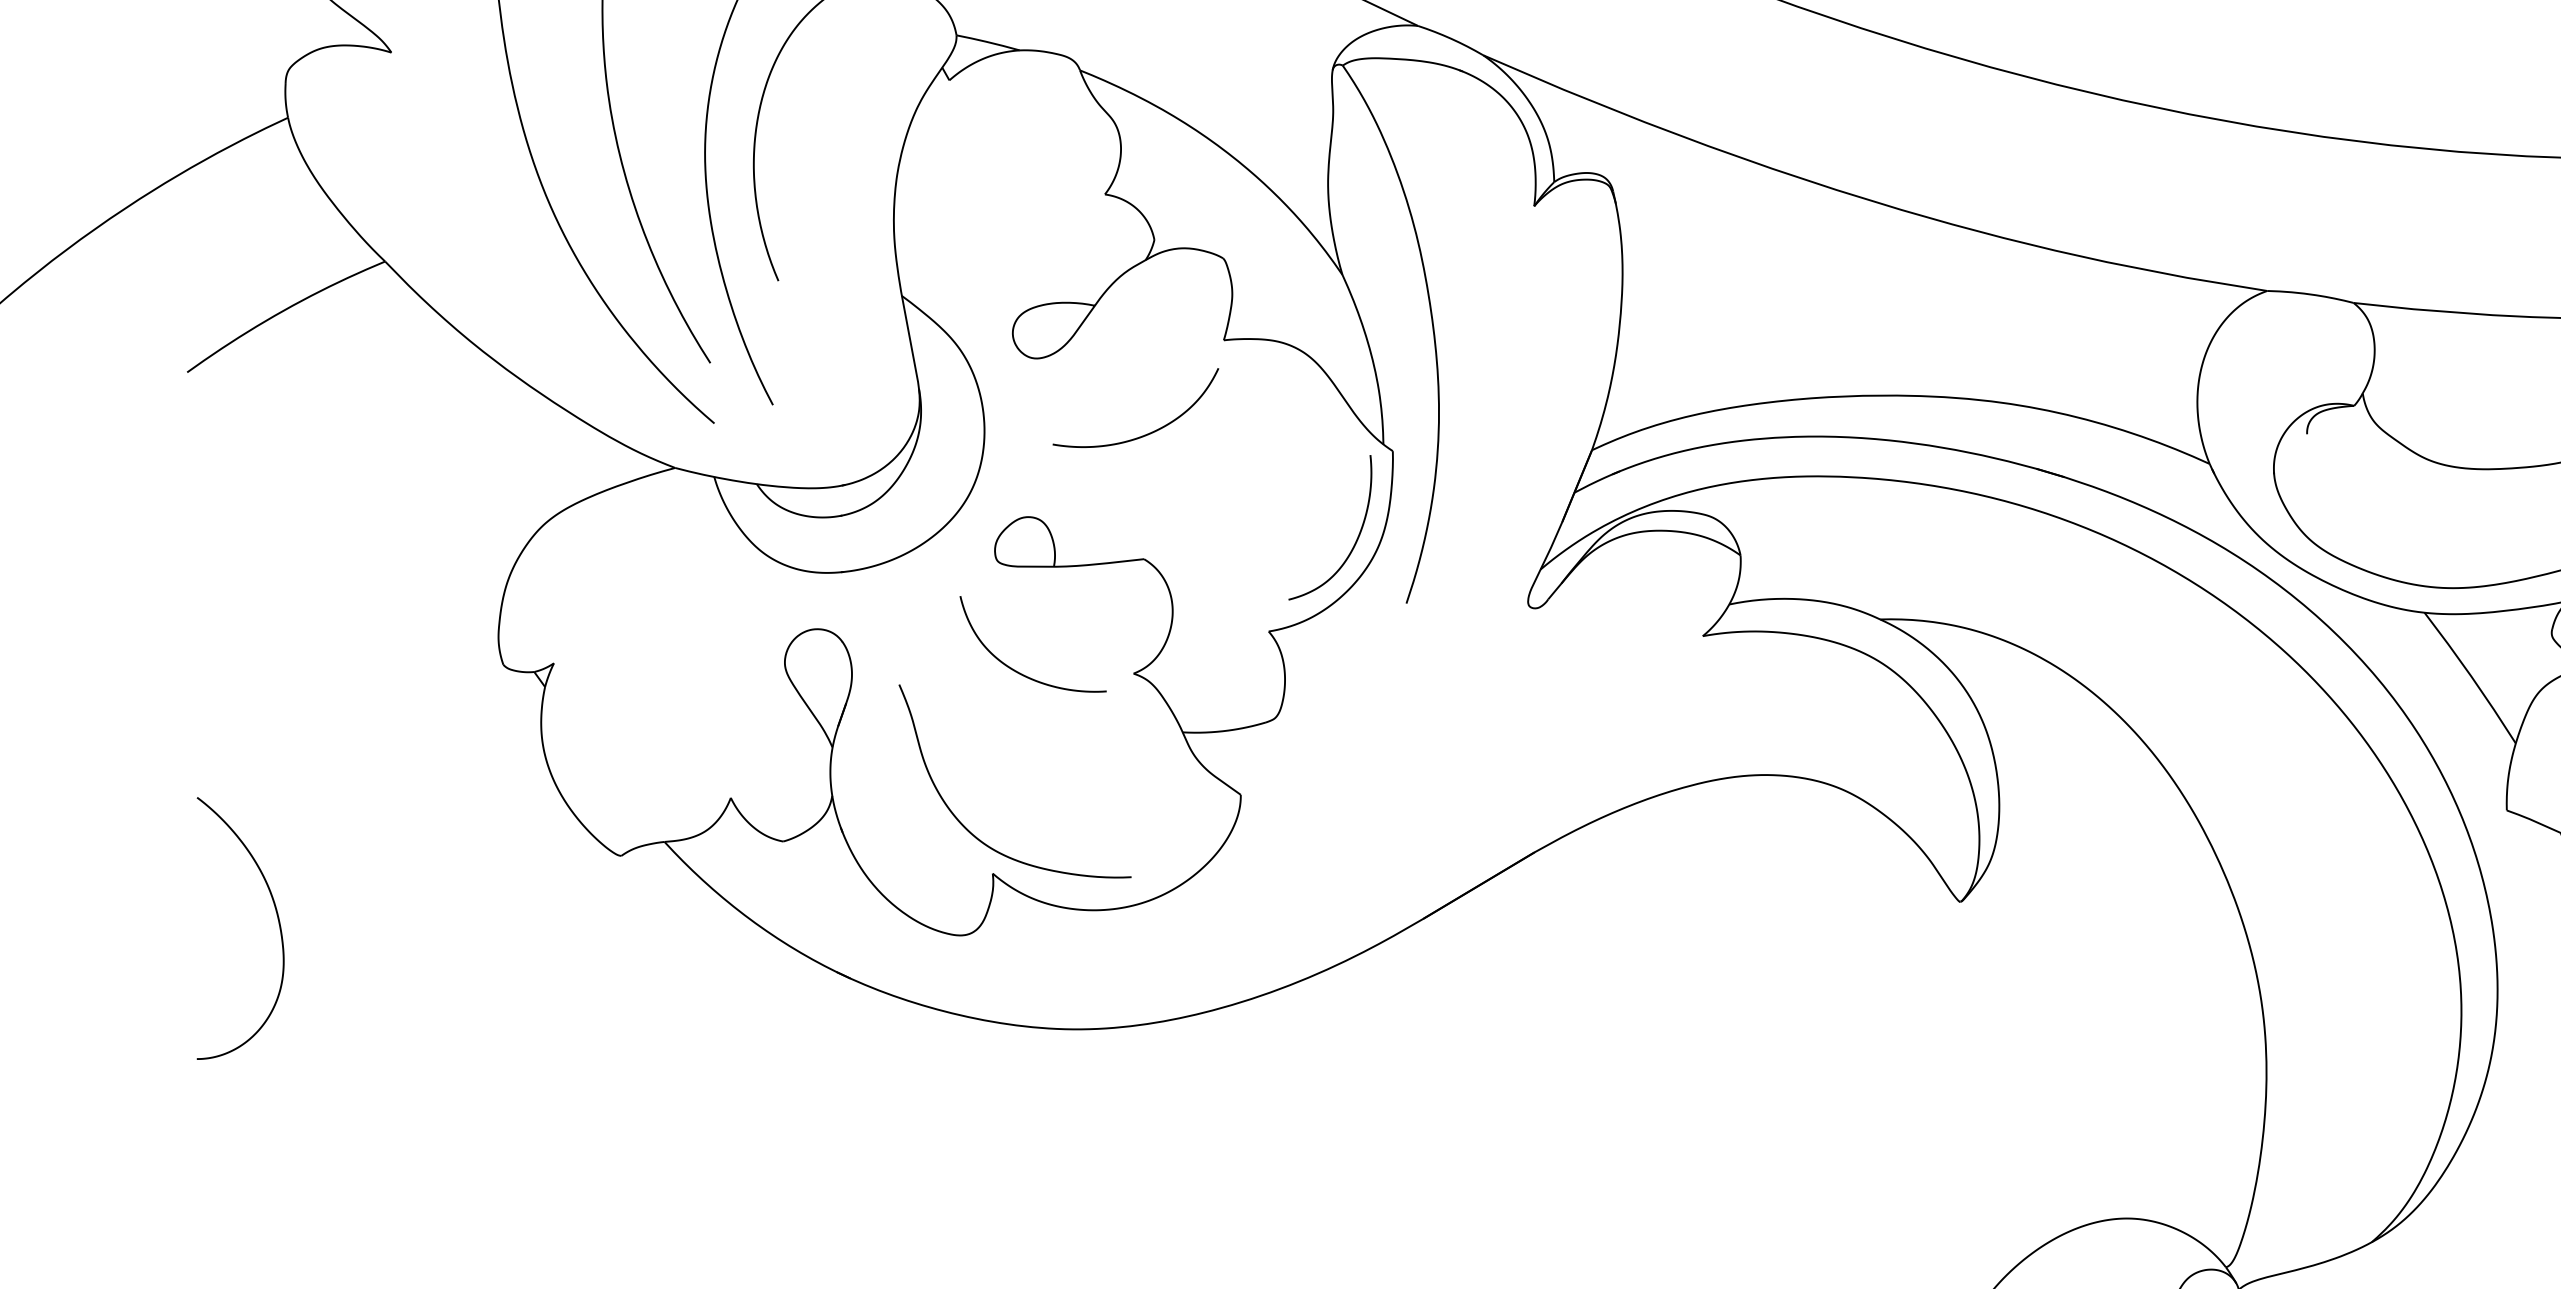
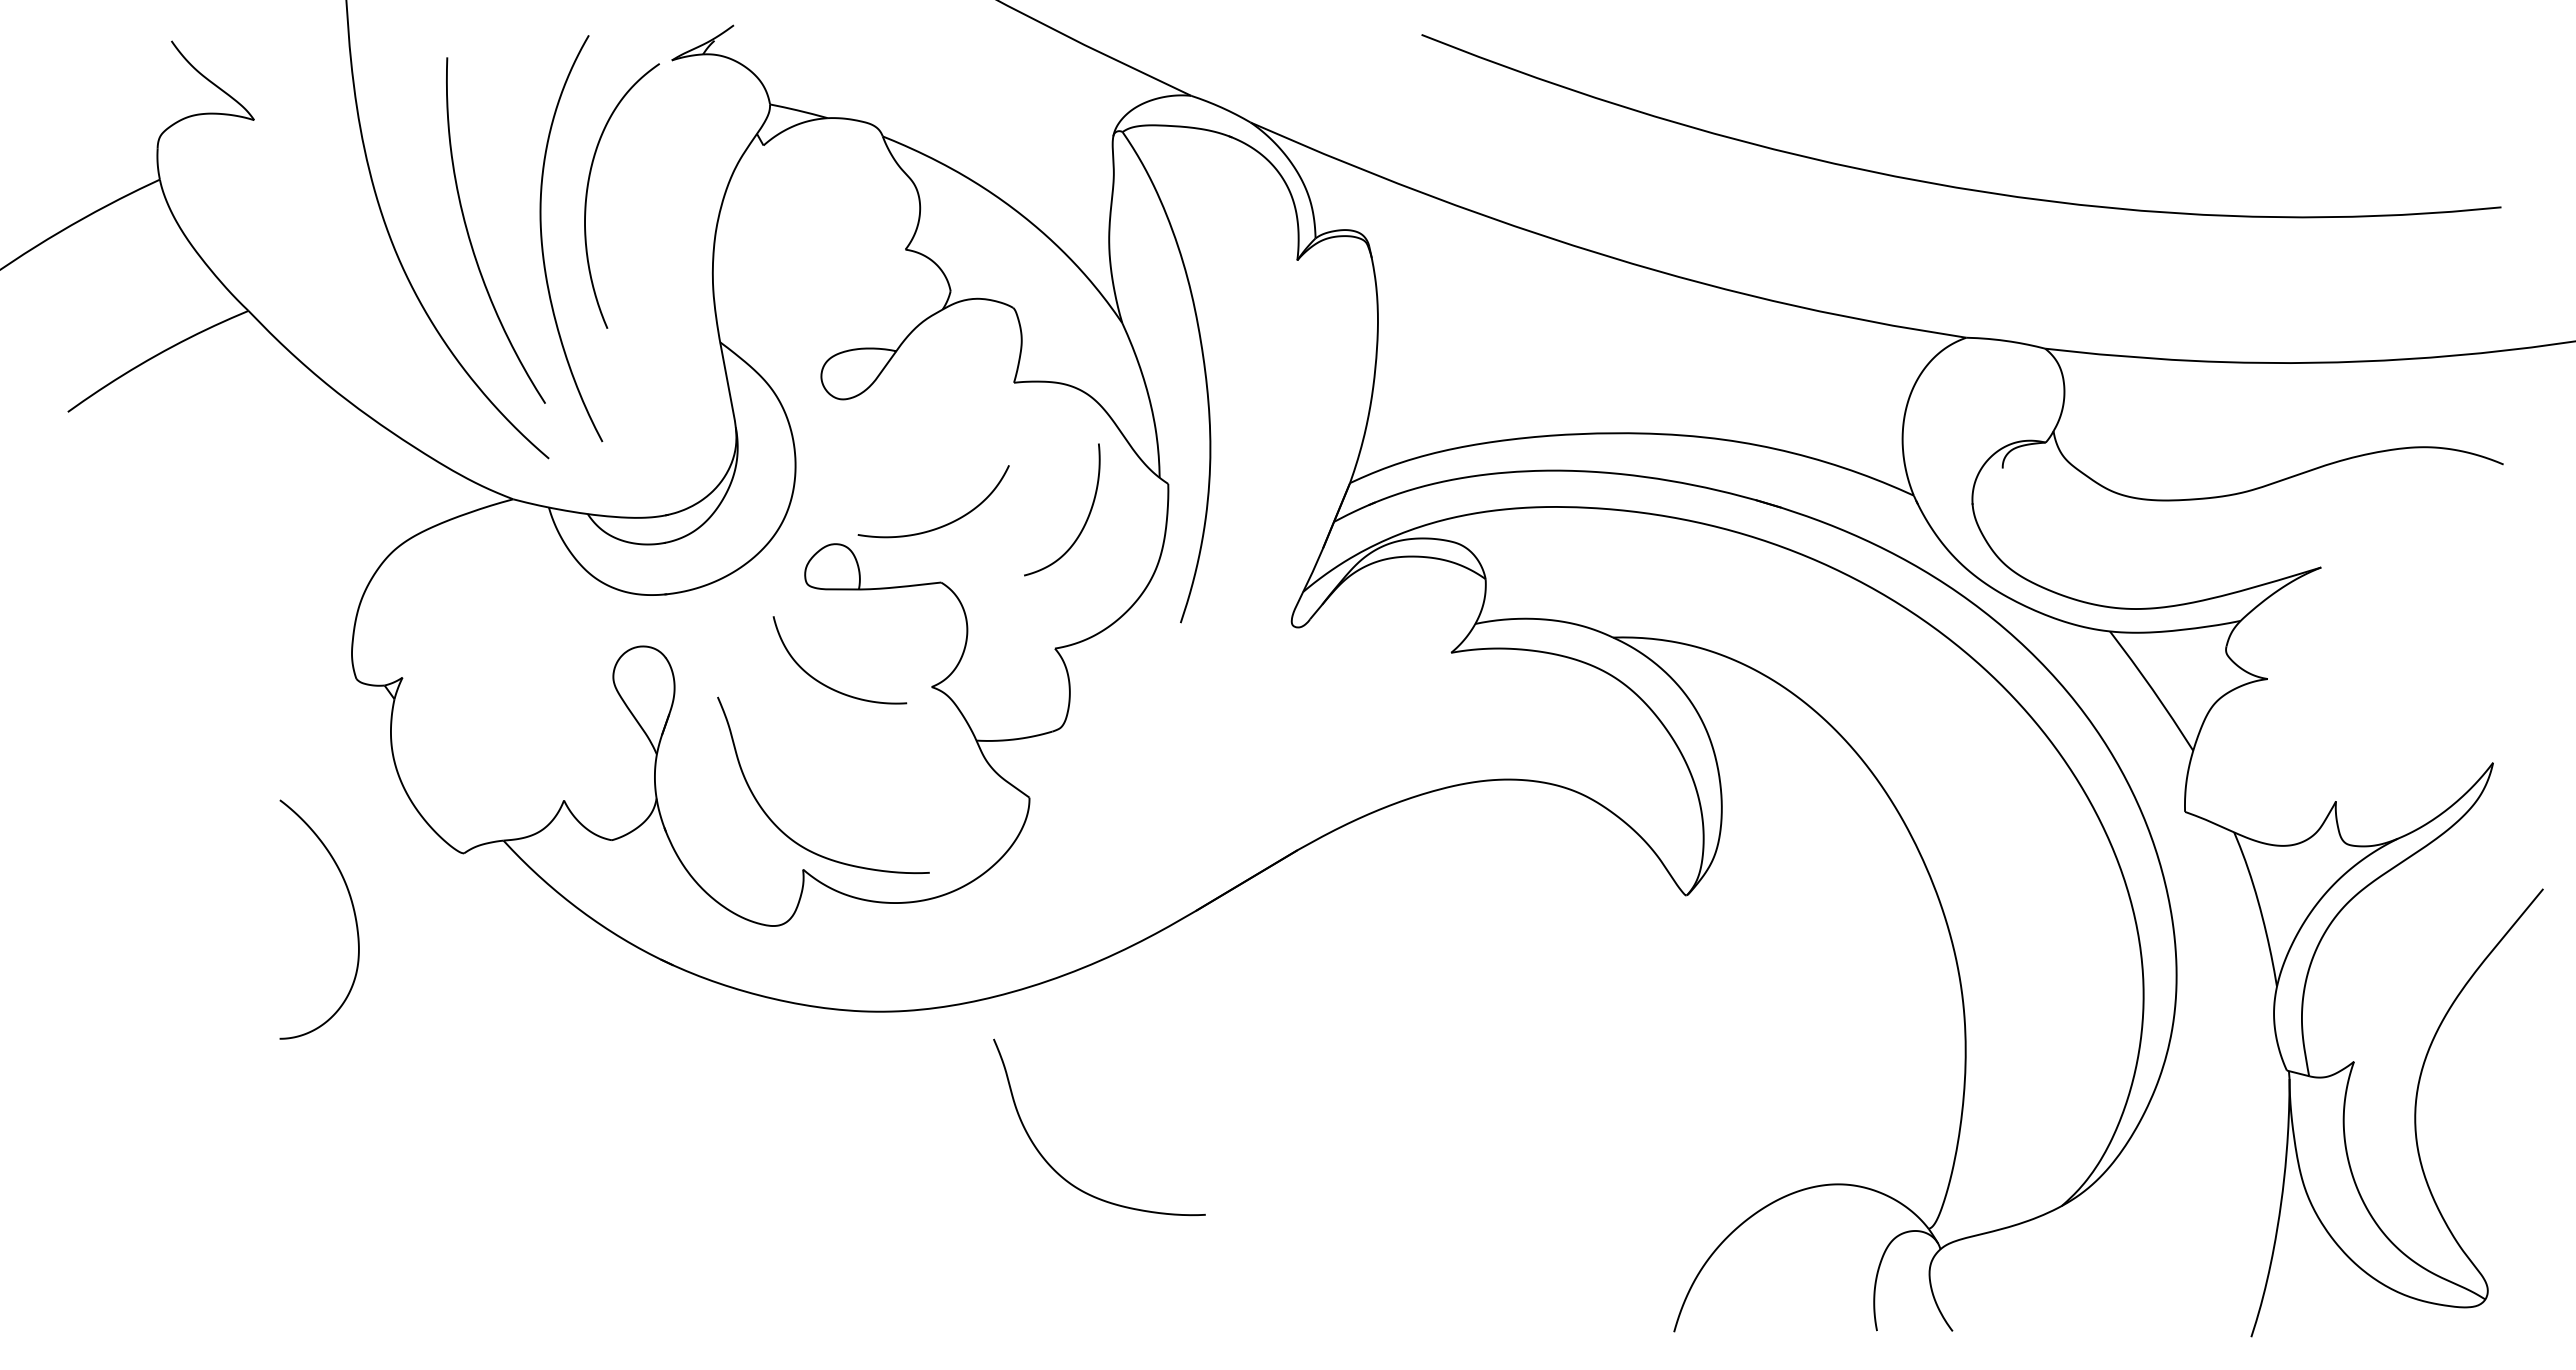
curve: (1147, 433) -> (944, 524), moved
curve: (1356, 537) -> (1086, 518), moved
curve: (277, 921) -> (353, 913), moved
curve: (1270, 1203) -> (1056, 1170), added

